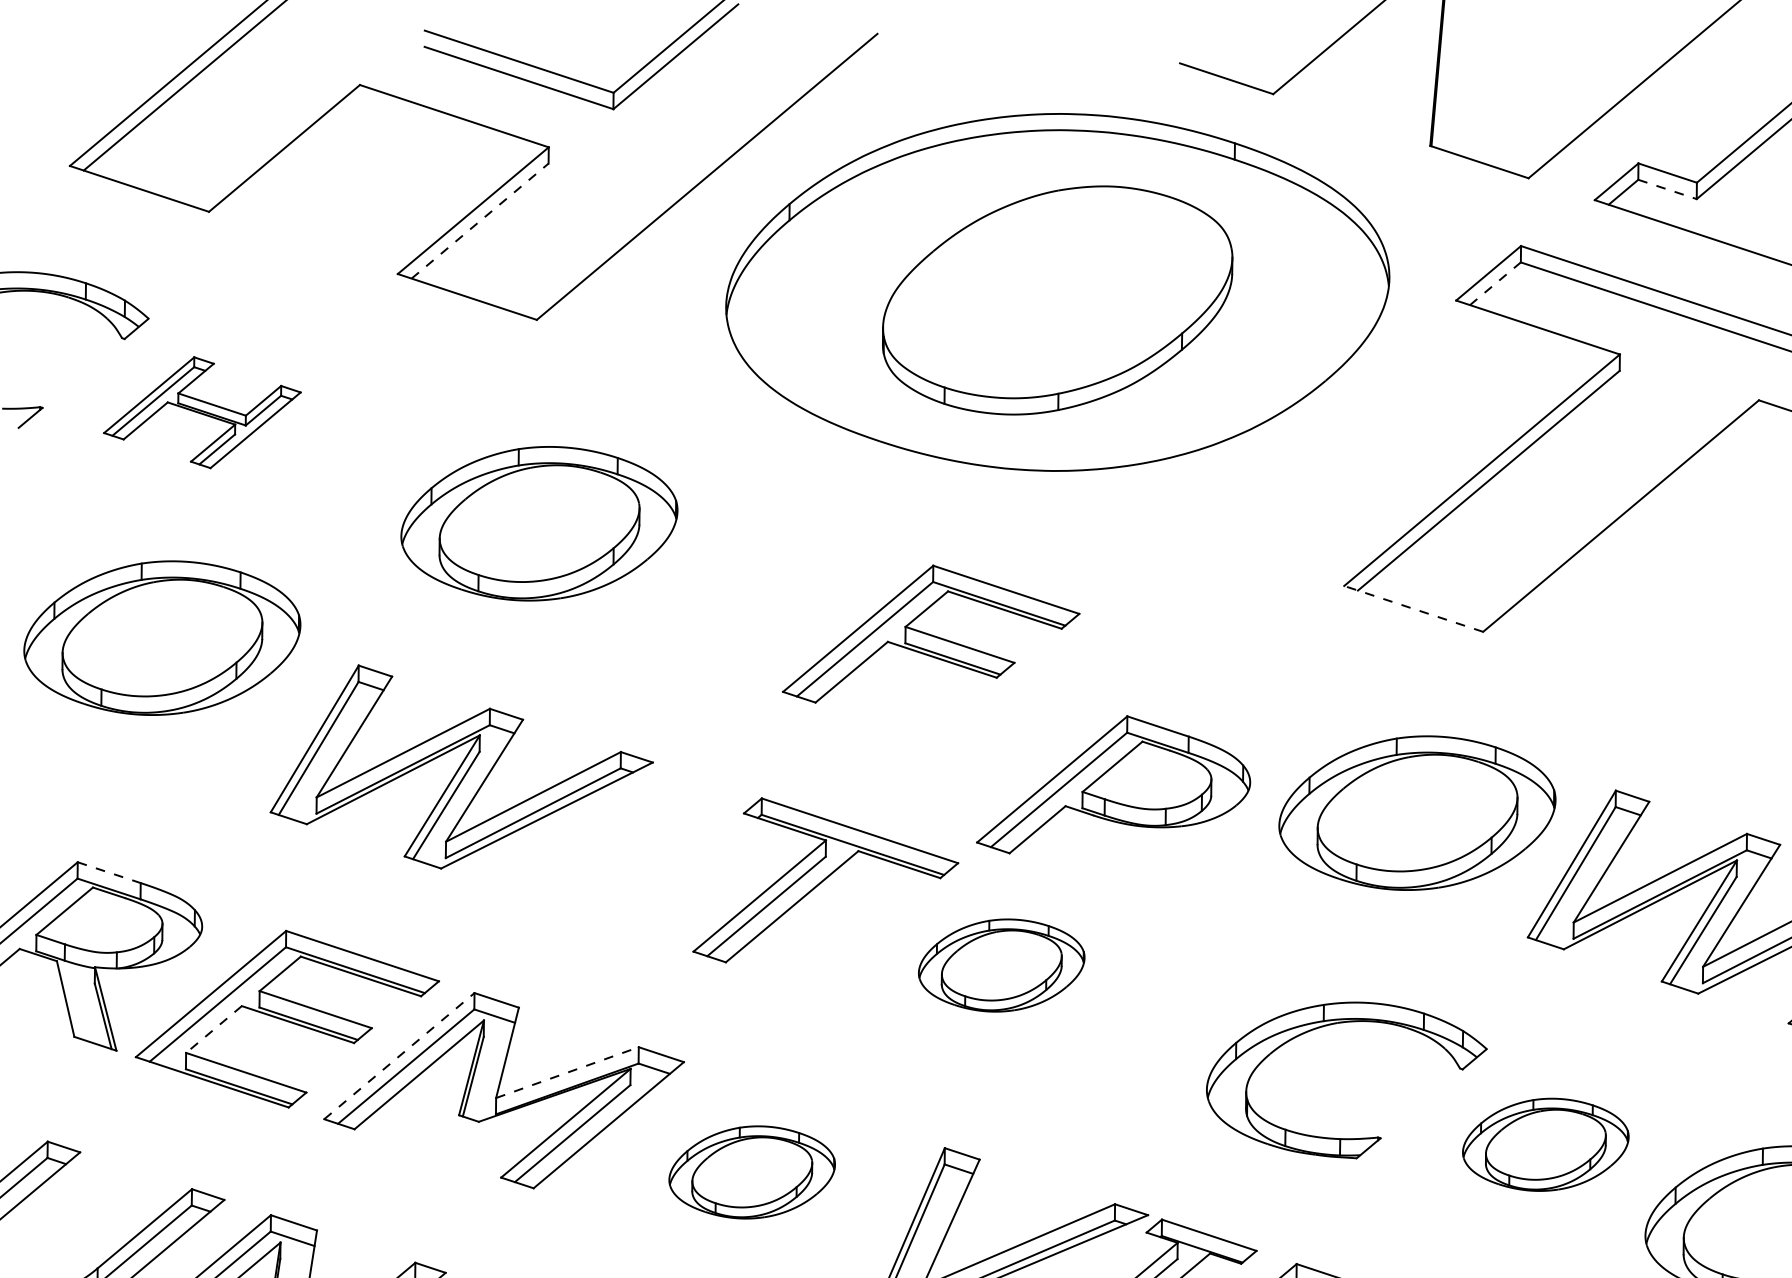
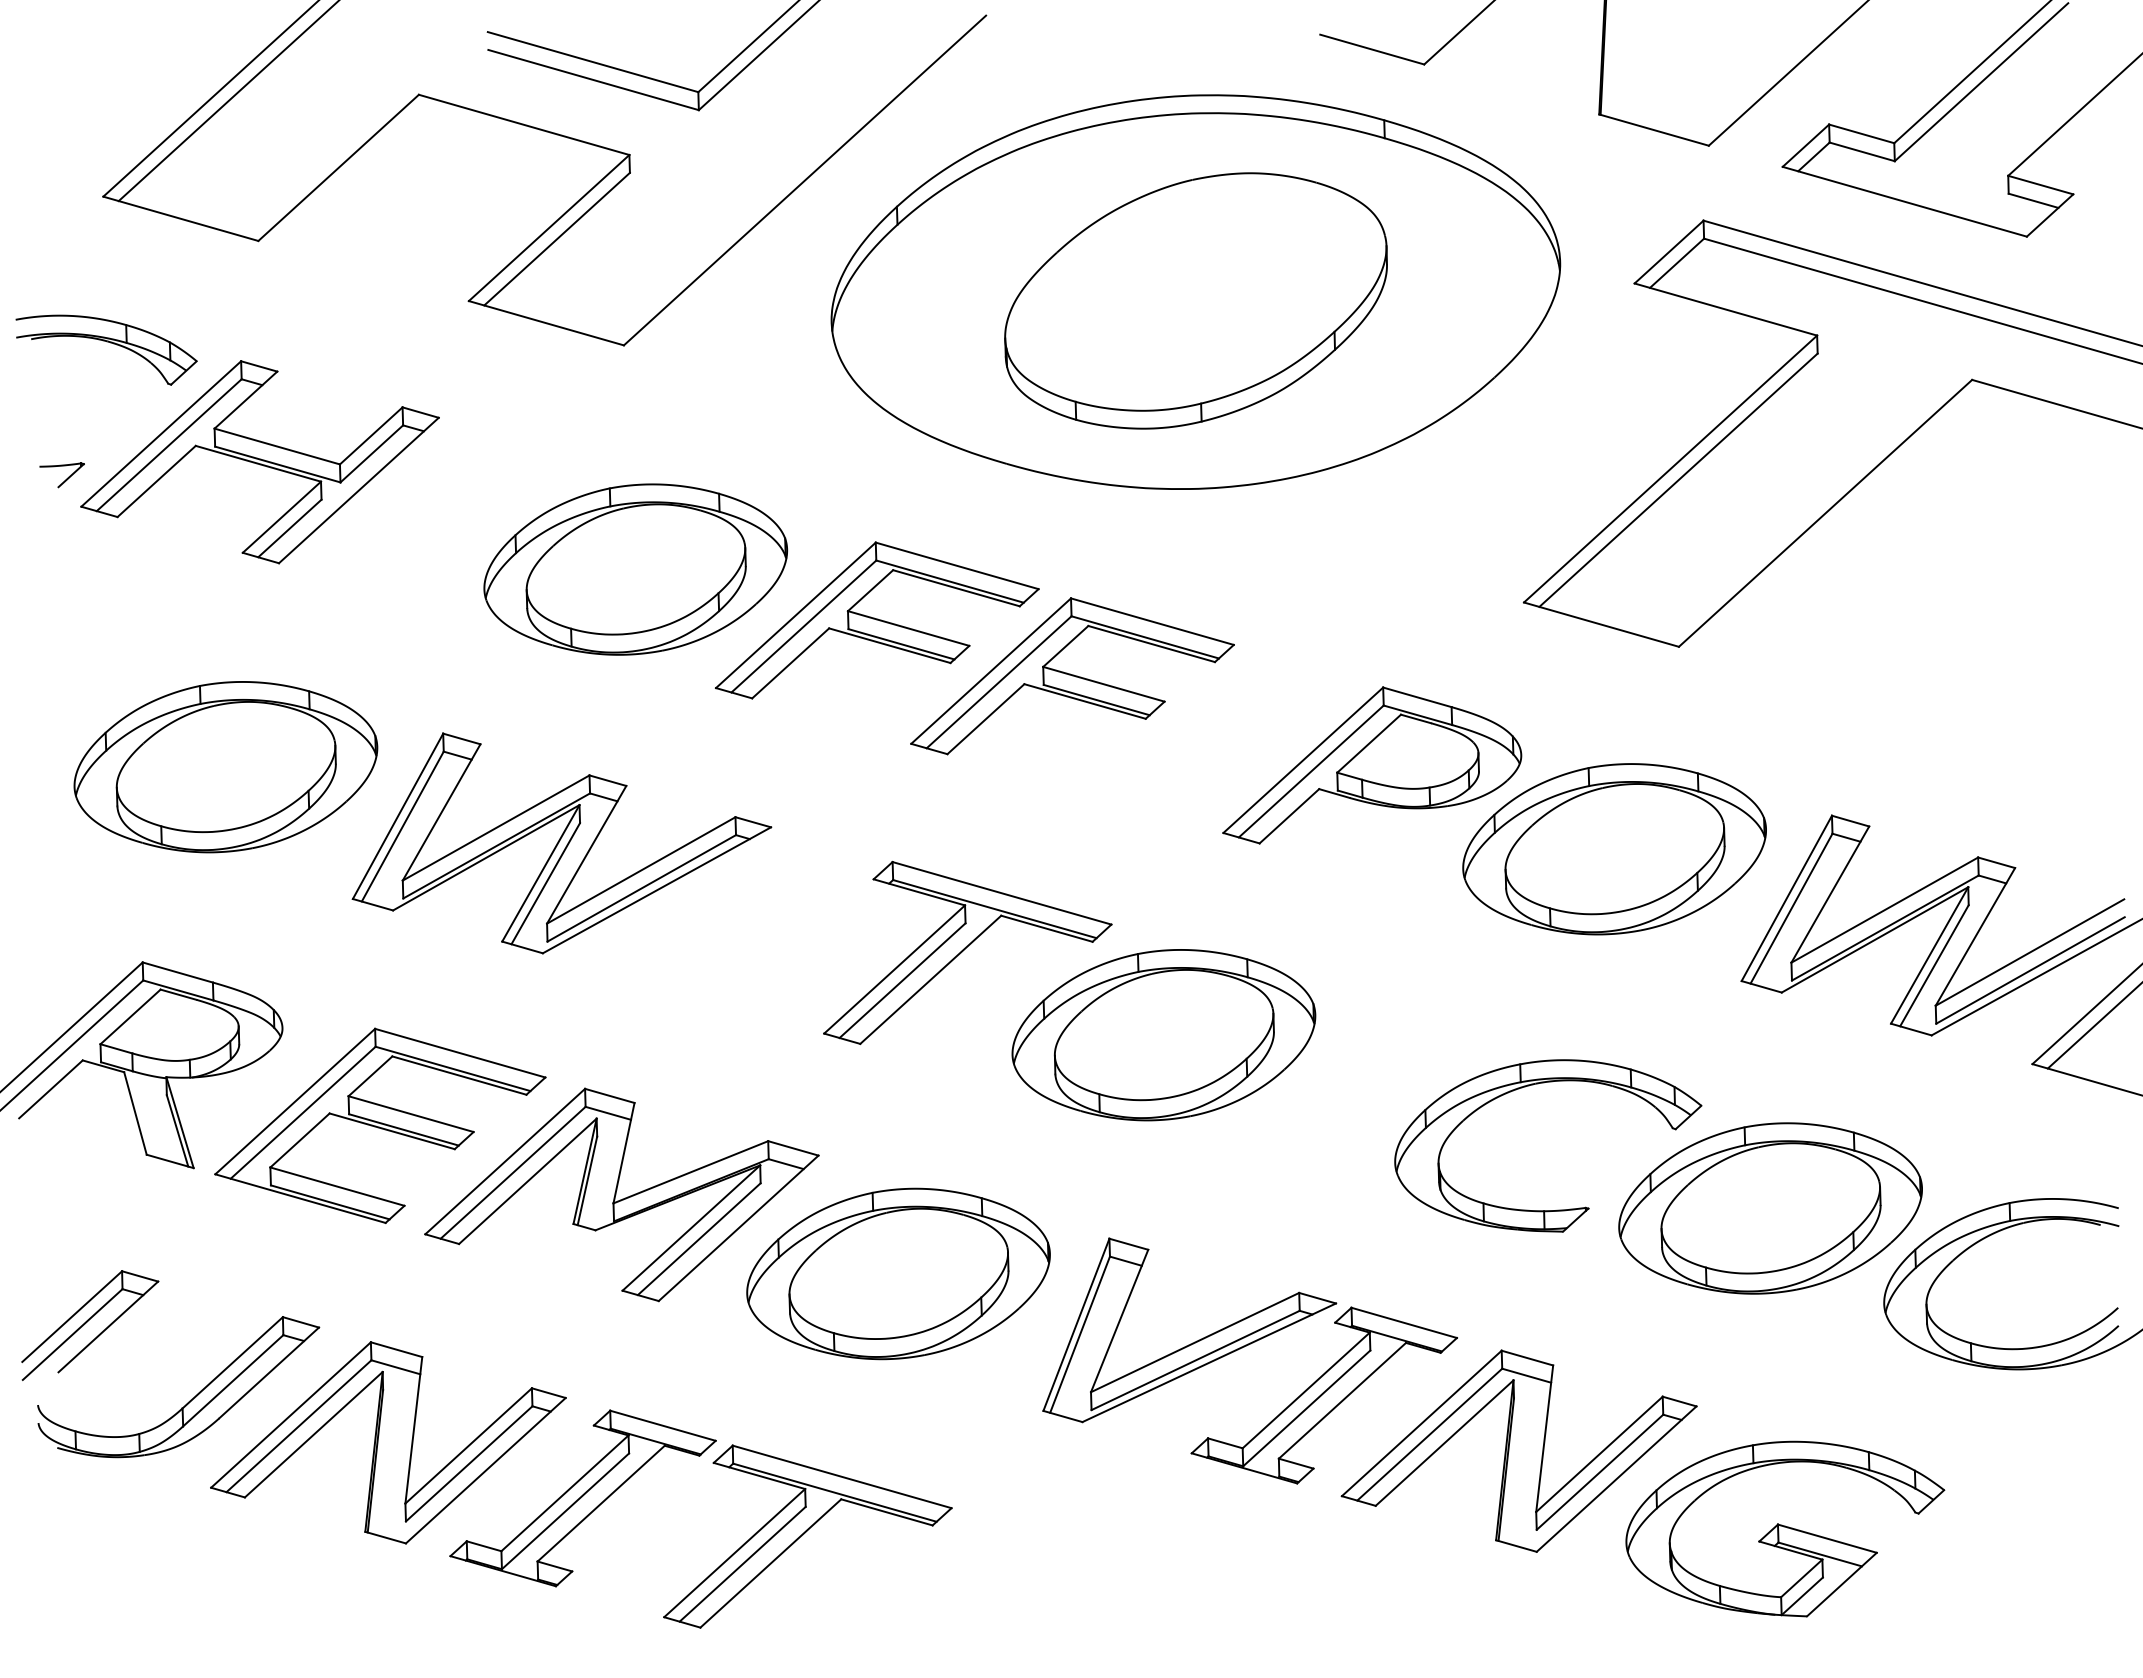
line: (1667, 189) -> (1862, 151), dashed -> solid
line: (480, 220) -> (557, 238), dashed -> solid
line: (1495, 283) -> (1677, 263), dashed -> solid
part: (201, 412) -> (259, 462), size x1.67
part: (756, 578) -> (877, 620), added
line: (1413, 608) -> (1601, 624), dashed -> solid
part: (161, 638) -> (225, 767), moved
part: (1114, 786) -> (1372, 765), moved
line: (108, 872) -> (177, 972), dashed -> solid
part: (1001, 965) -> (1163, 1035), size x1.67
line: (213, 1029) -> (299, 1140), dashed -> solid
line: (399, 1056) -> (505, 1161), dashed -> solid
line: (568, 1072) -> (691, 1172), dashed -> solid
part: (1545, 1144) -> (1770, 1208), size x1.67
part: (752, 1172) -> (898, 1273), size x1.67

